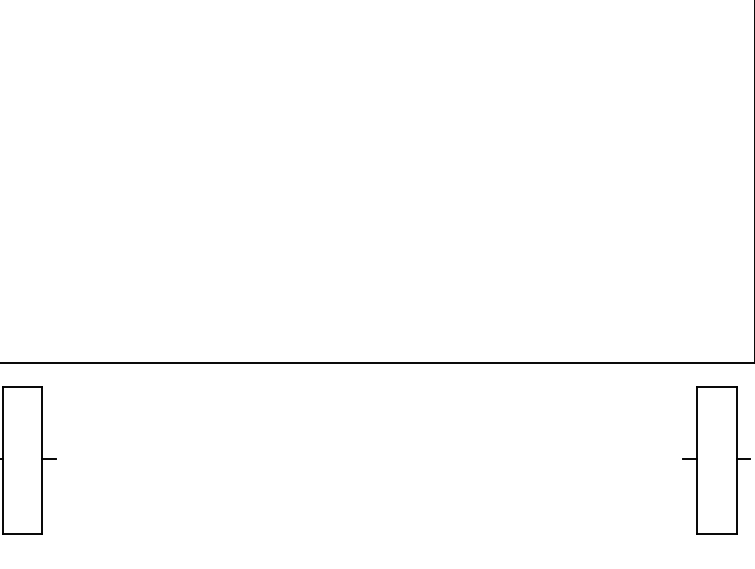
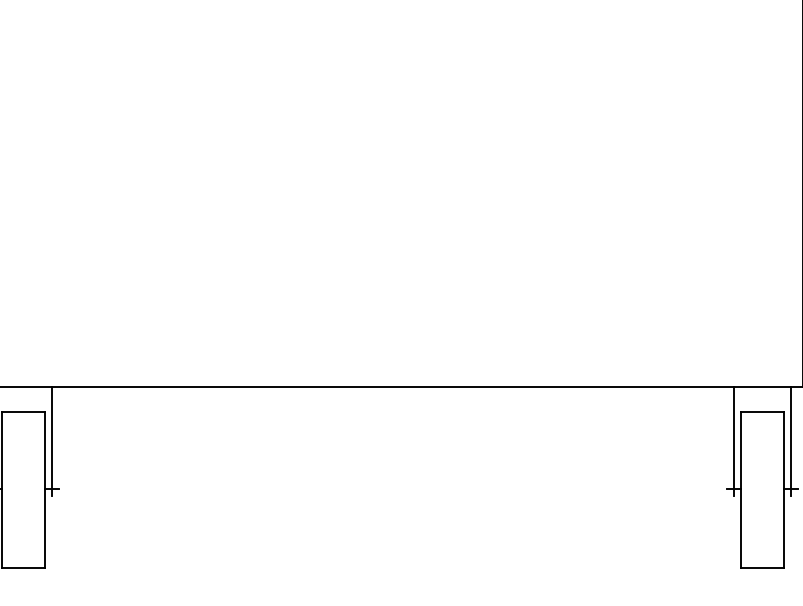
line: (48, 414) -> (51, 441), added
line: (690, 414) -> (734, 441), added
line: (743, 414) -> (790, 441), added

